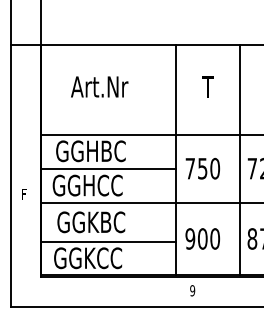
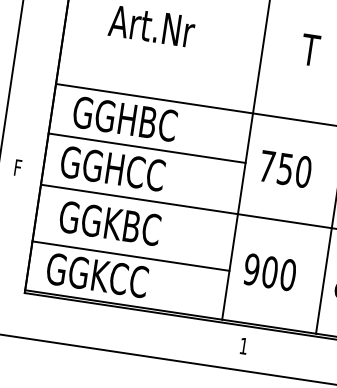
text: (192, 290) -> (243, 345), 9 -> 1

